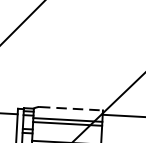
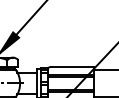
line: (72, 108) -> (73, 66), dashed -> solid

